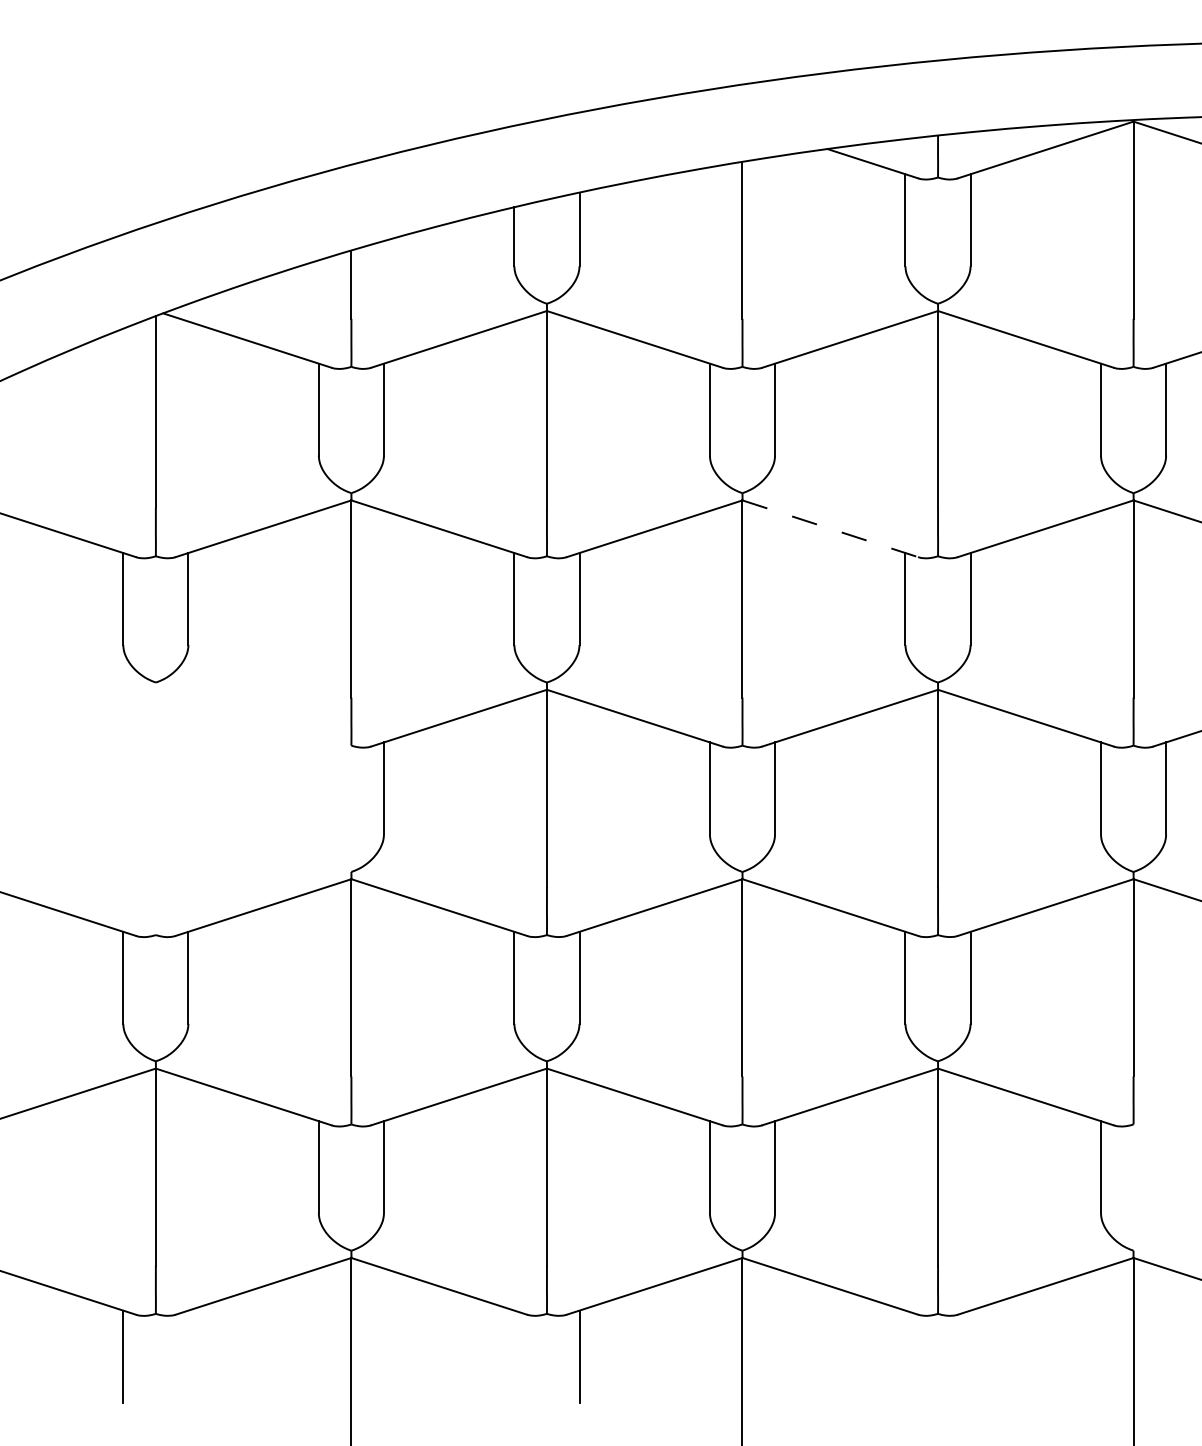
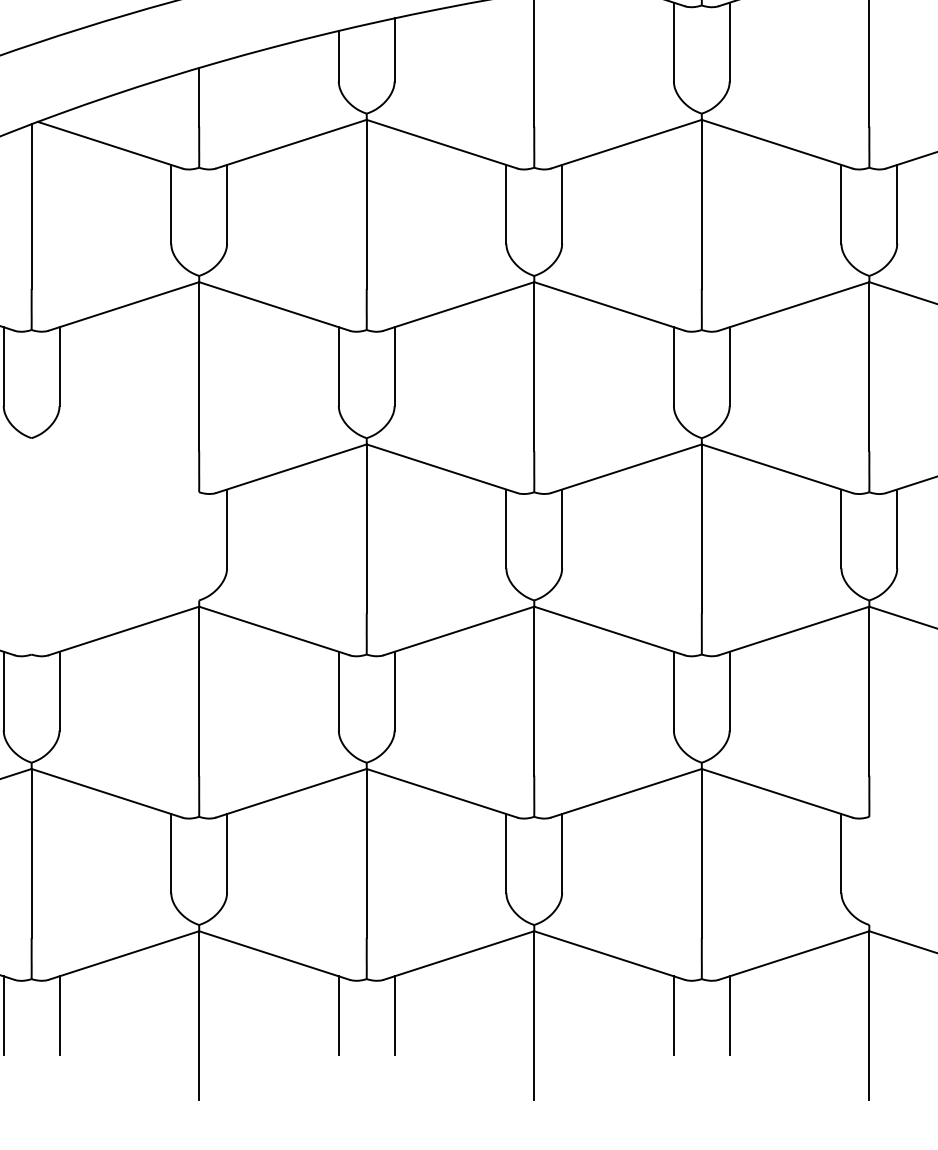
line: (830, 528) -> (609, 306), dashed -> solid
line: (188, 1356) -> (59, 1015), added
line: (514, 1356) -> (338, 1015), added
line: (905, 1356) -> (673, 1015), added
line: (970, 1356) -> (729, 1015), added

